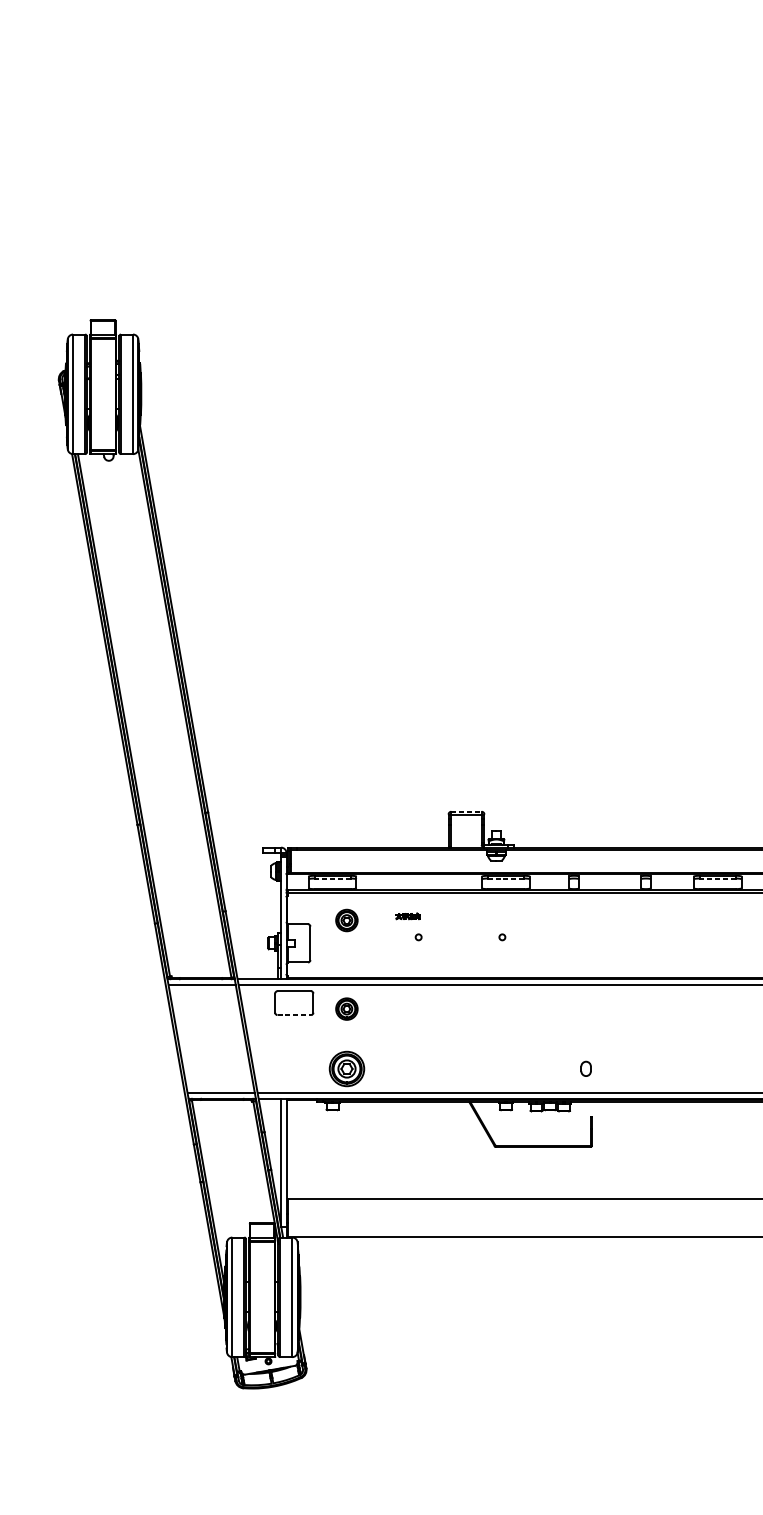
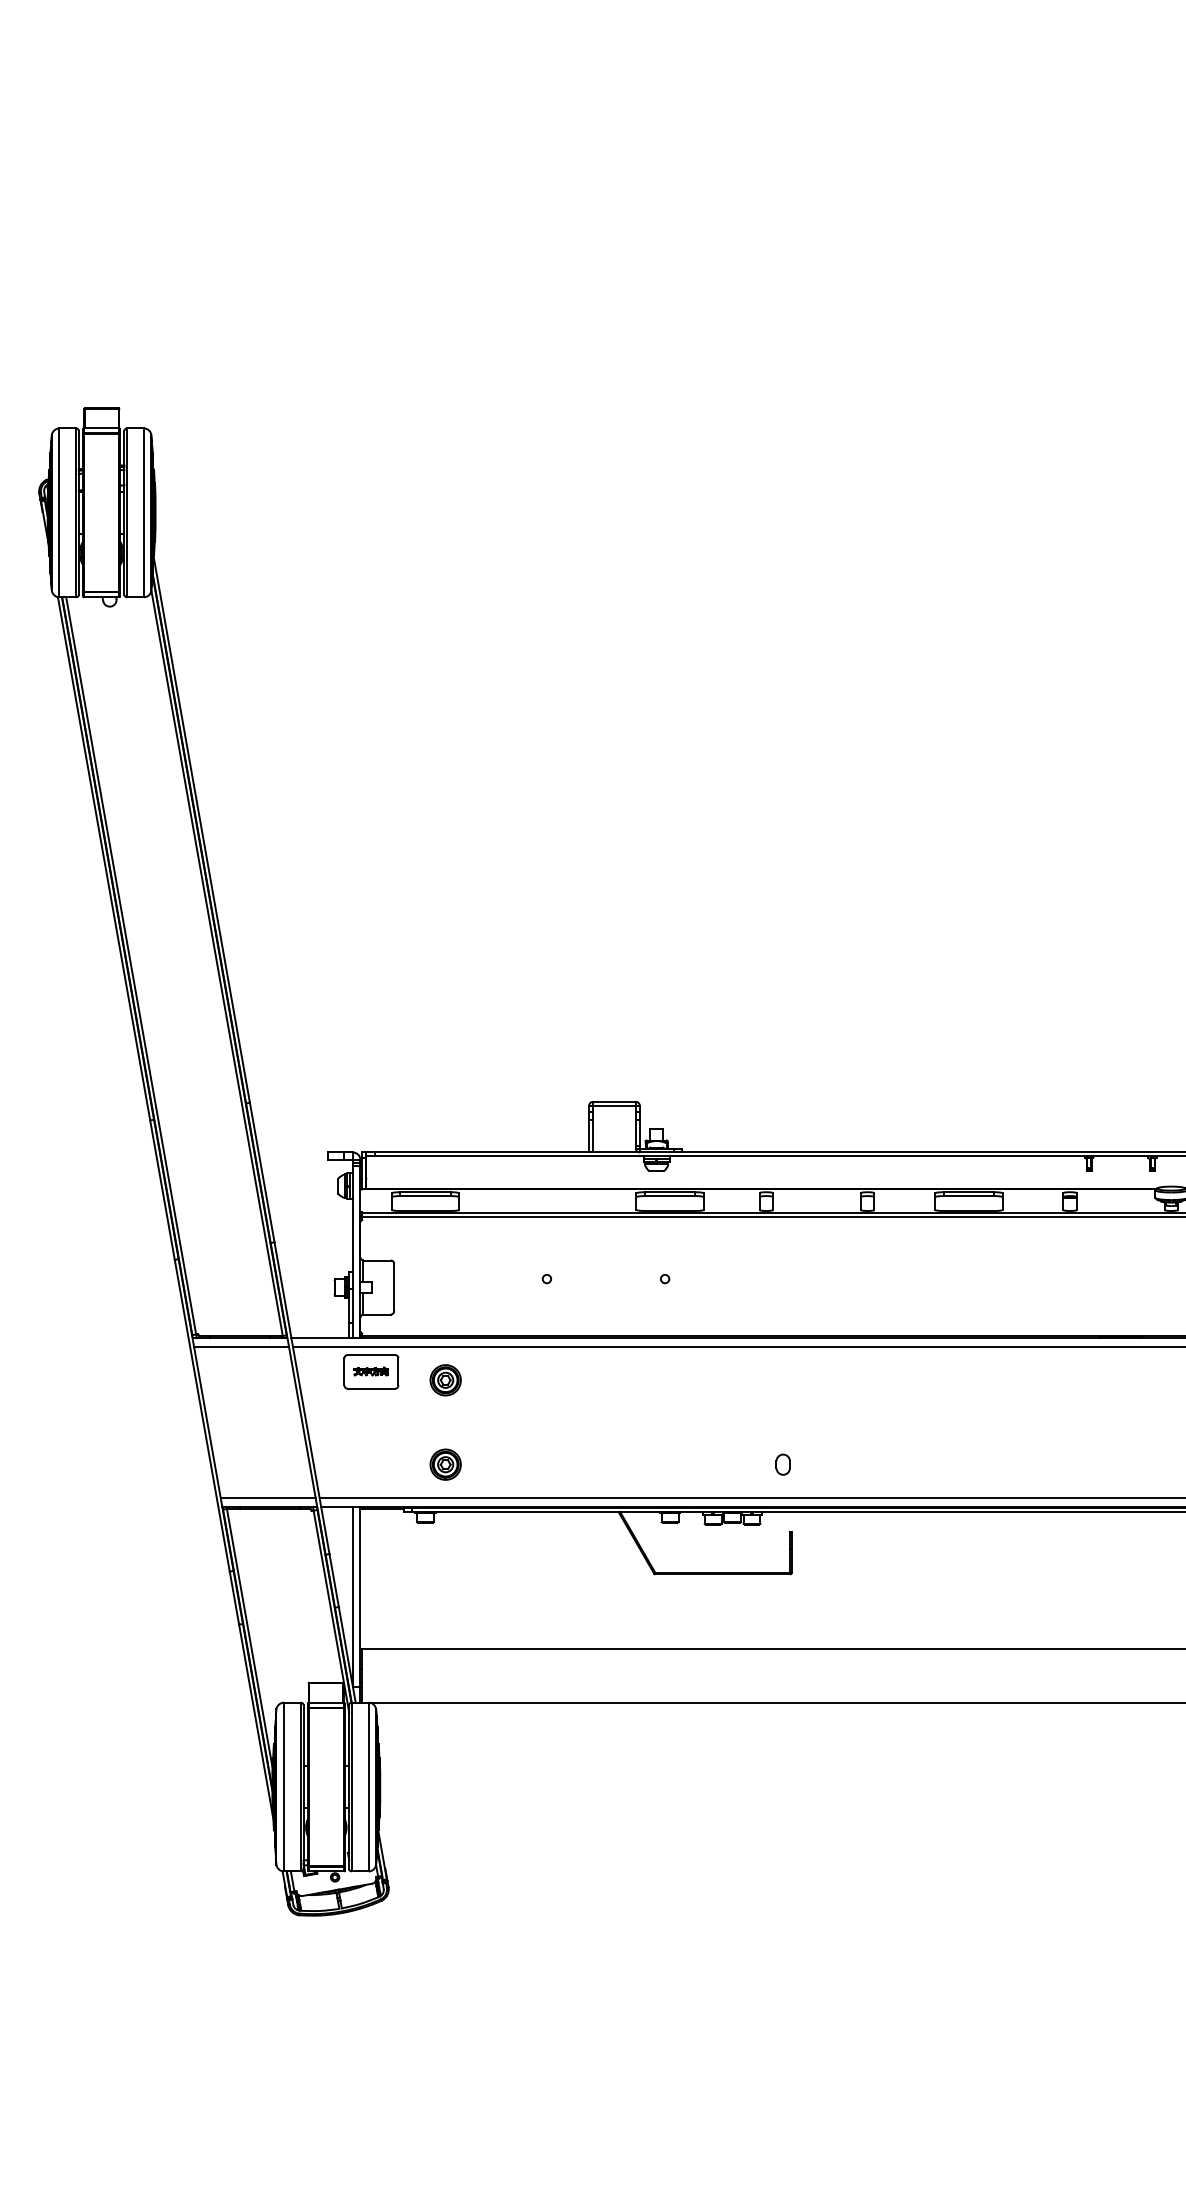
line: (466, 811) -> (614, 1101), dashed -> solid
line: (331, 878) -> (424, 1196), dashed -> solid
line: (505, 878) -> (669, 1196), dashed -> solid
line: (717, 878) -> (968, 1196), dashed -> solid
part: (407, 916) -> (370, 1371), moved
part: (346, 920) -> (445, 1255), removed
line: (294, 1014) -> (371, 1388), dashed -> solid
part: (346, 1068) -> (445, 1464), size x0.62

